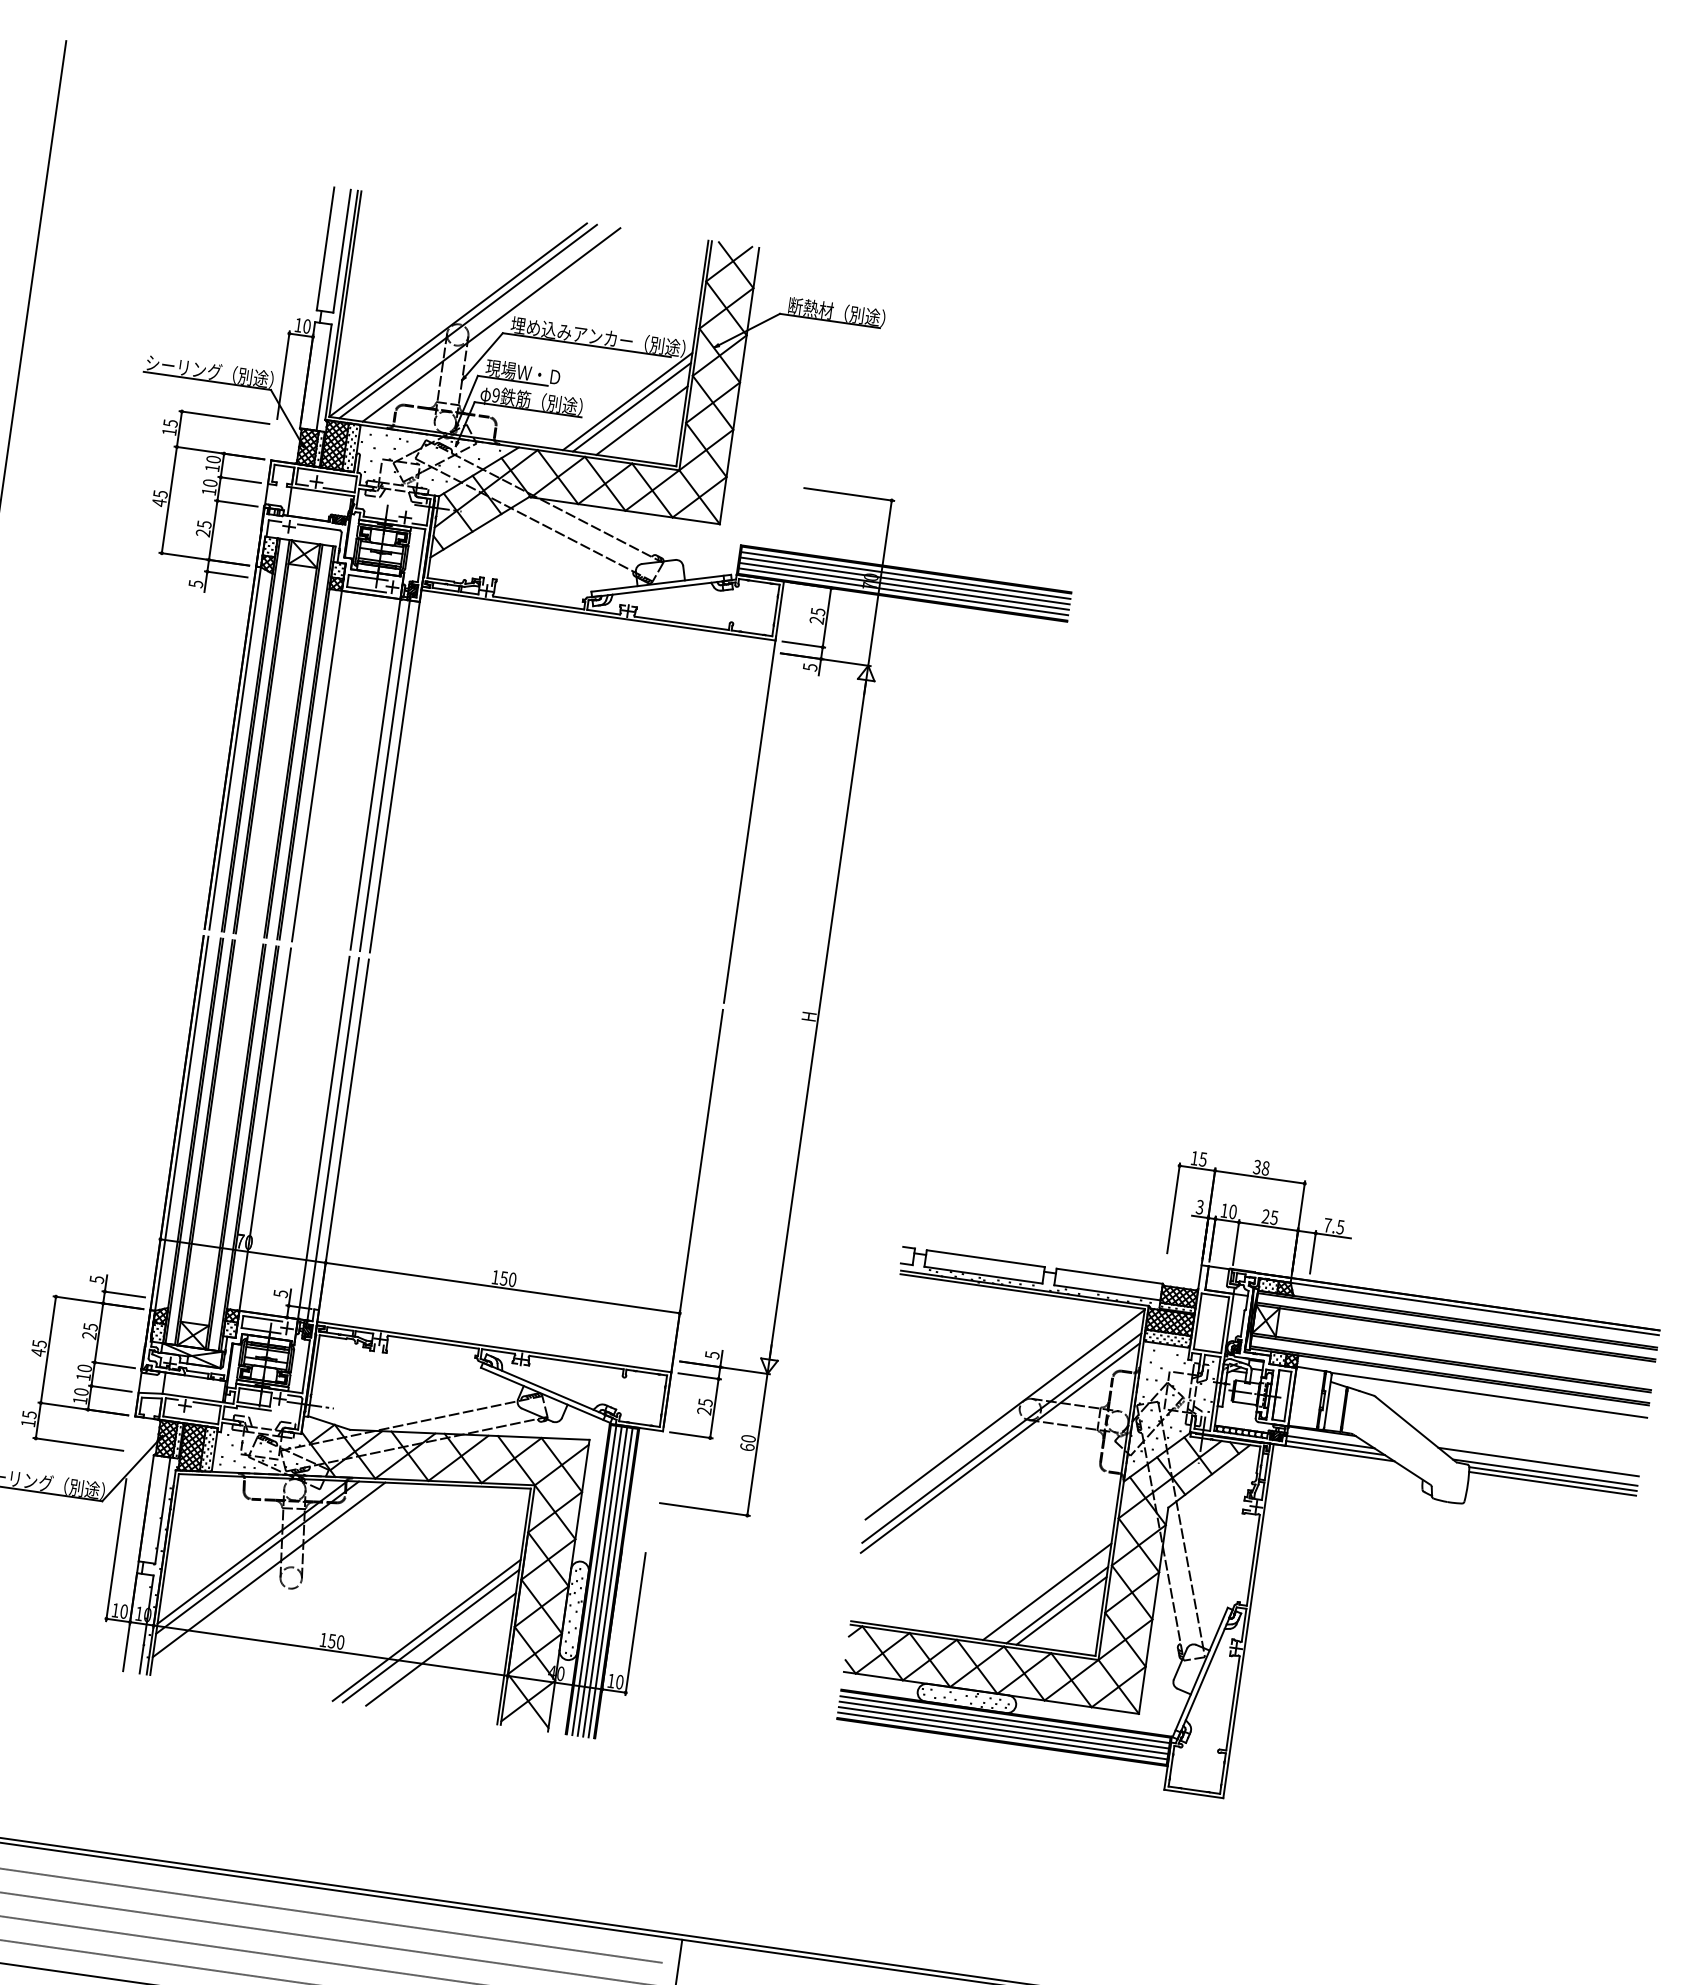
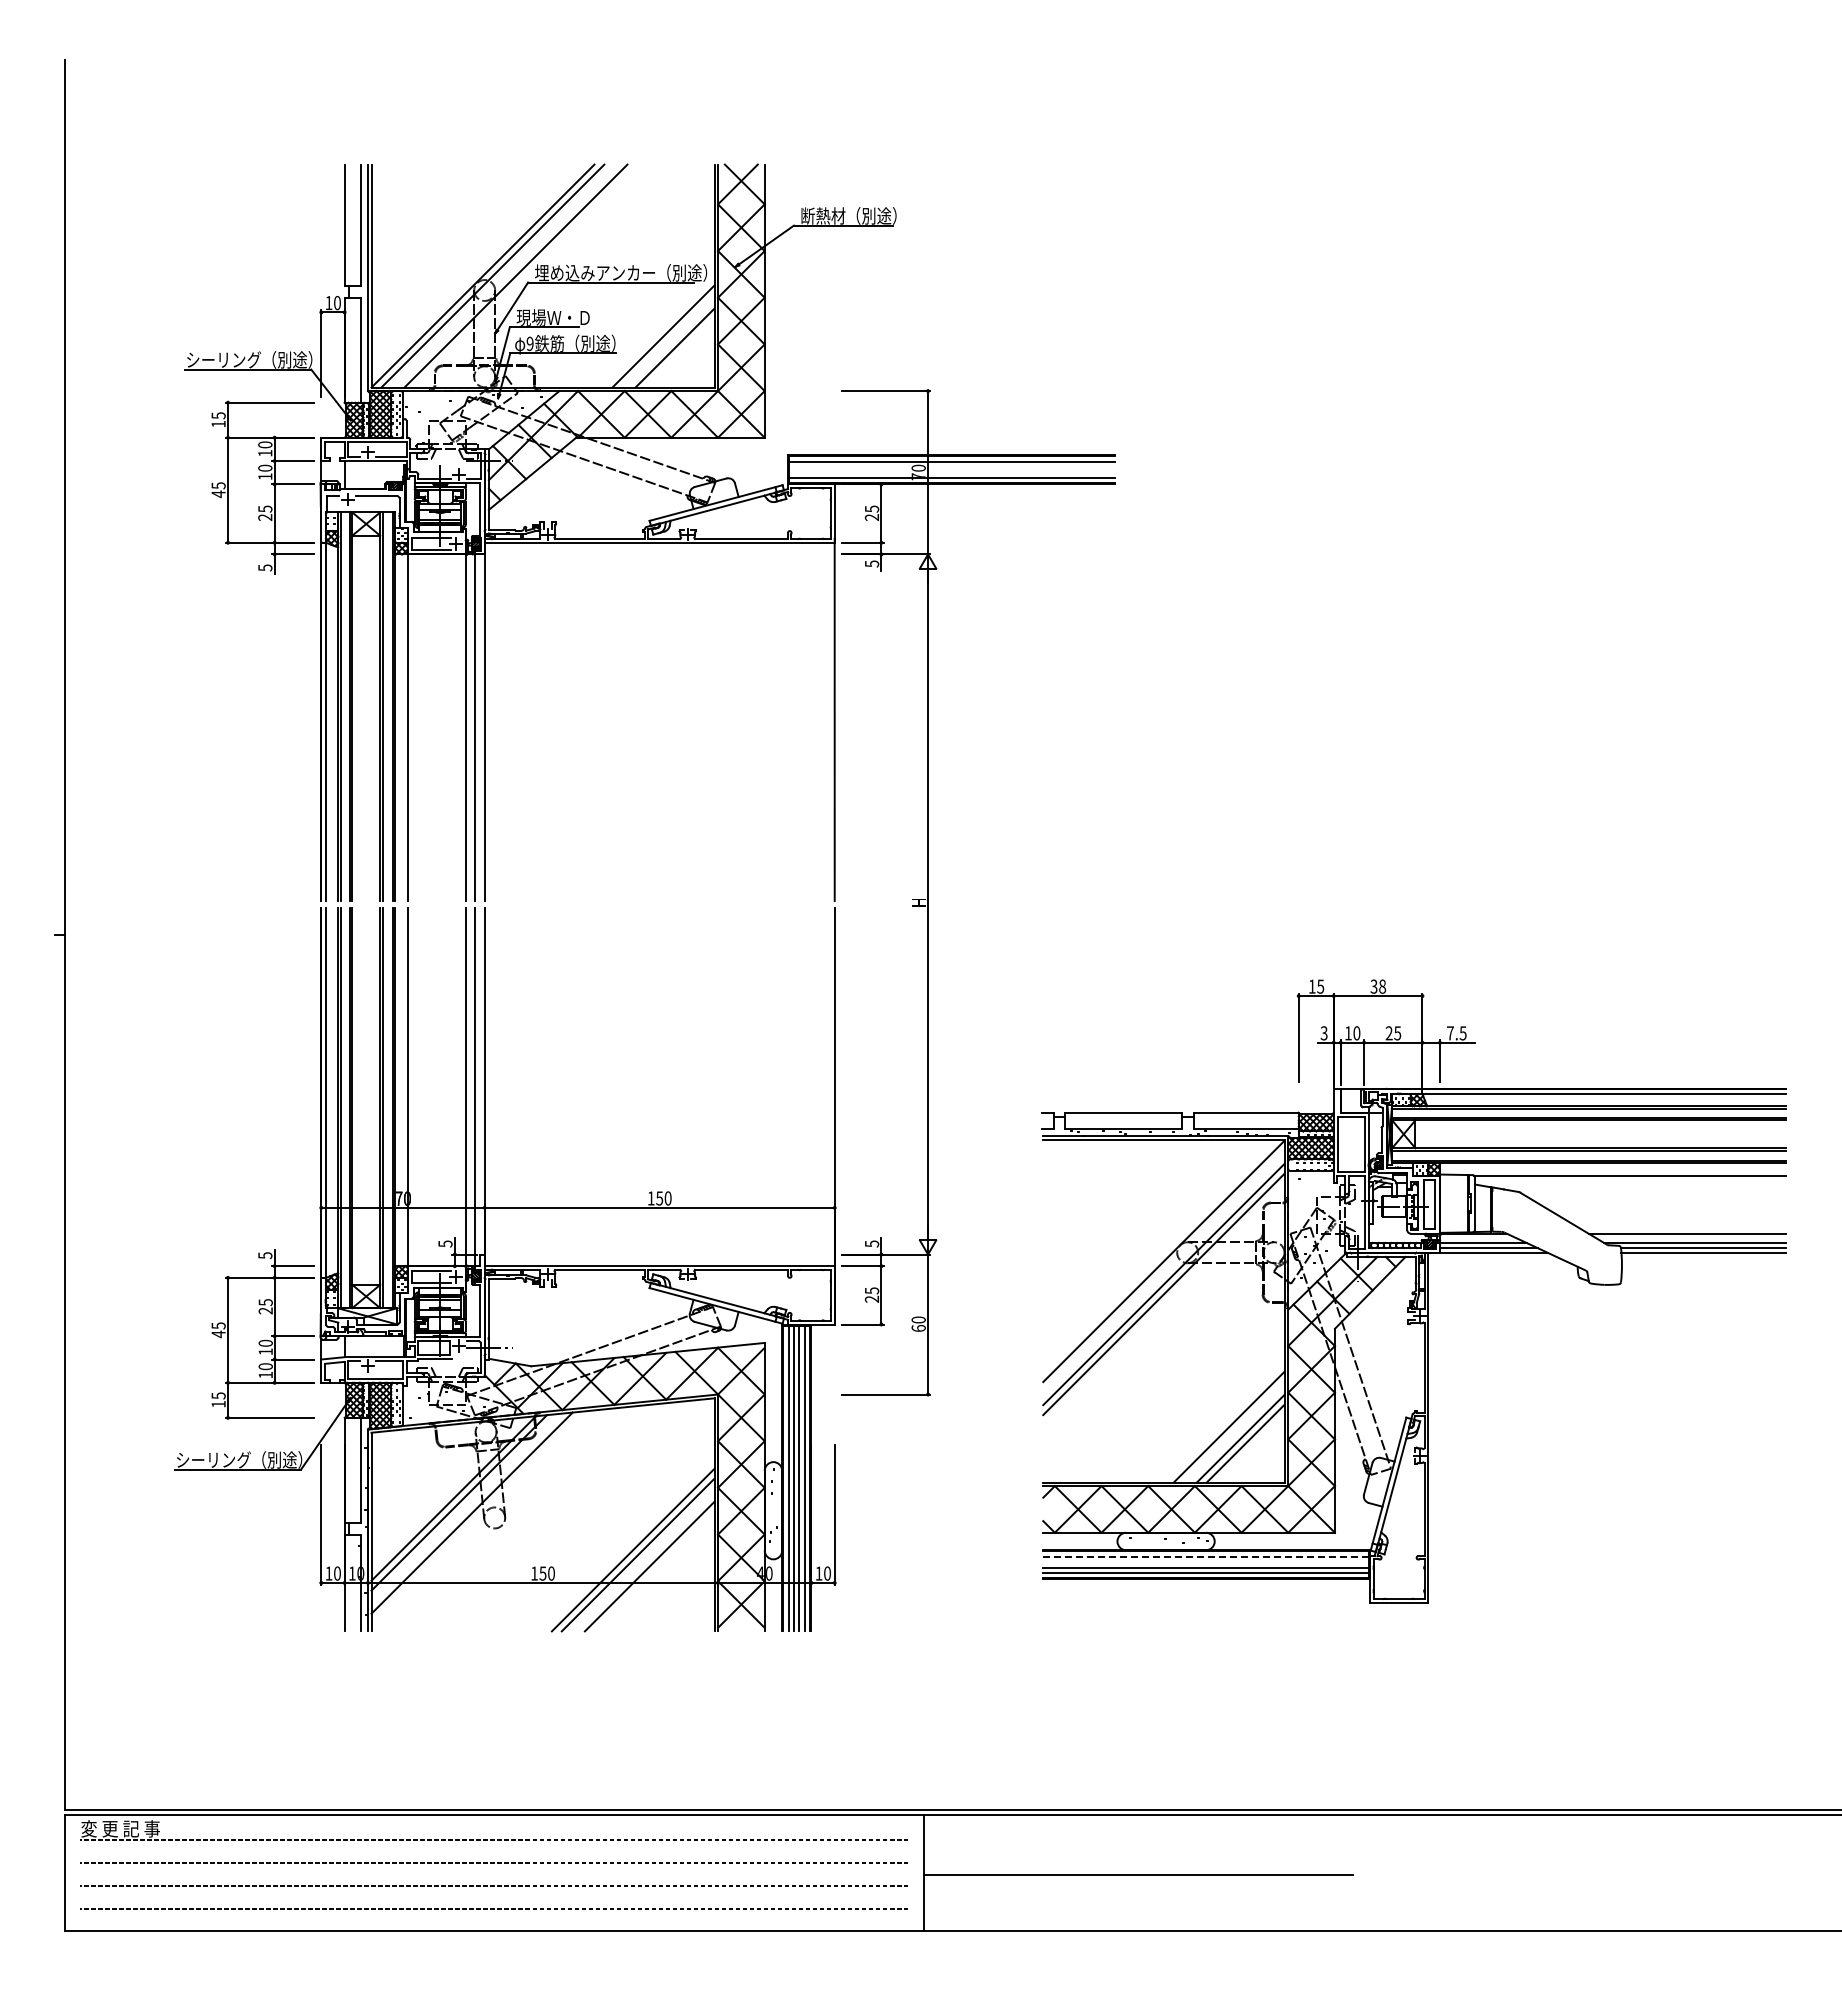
line: (627, 401) -> (658, 331), removed
line: (904, 581) -> (951, 467), removed
line: (903, 586) -> (951, 472), removed
line: (1005, 1719) -> (1206, 1556), solid -> dashed
line: (1003, 1725) -> (1205, 1562), removed

